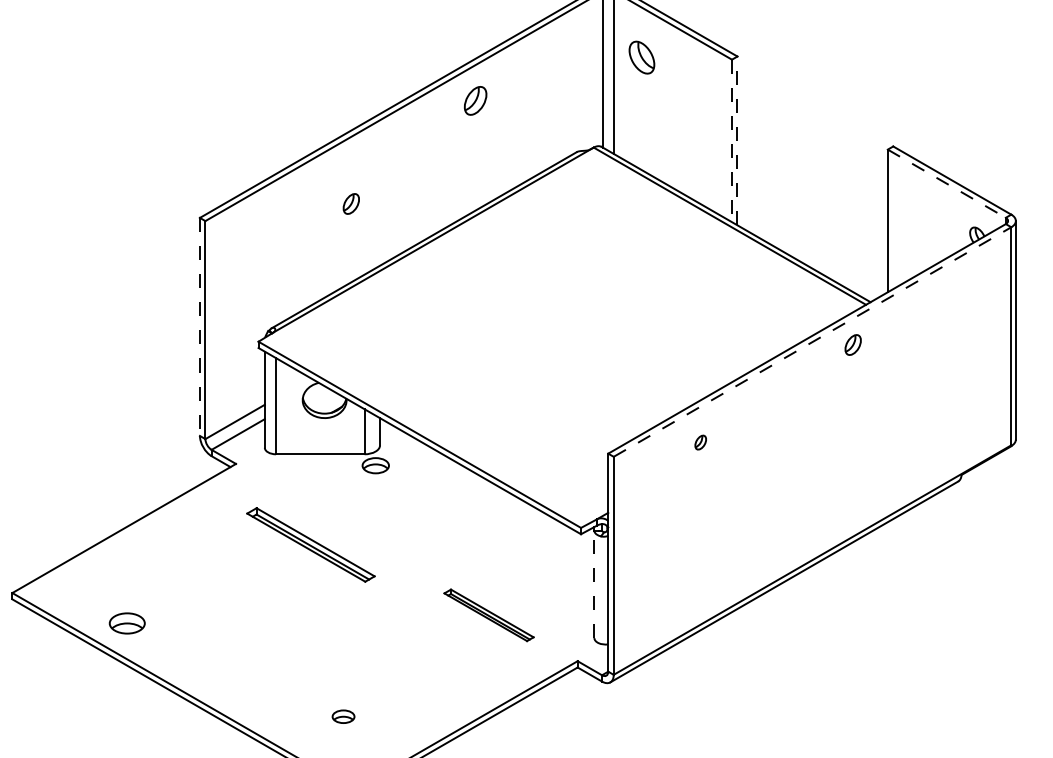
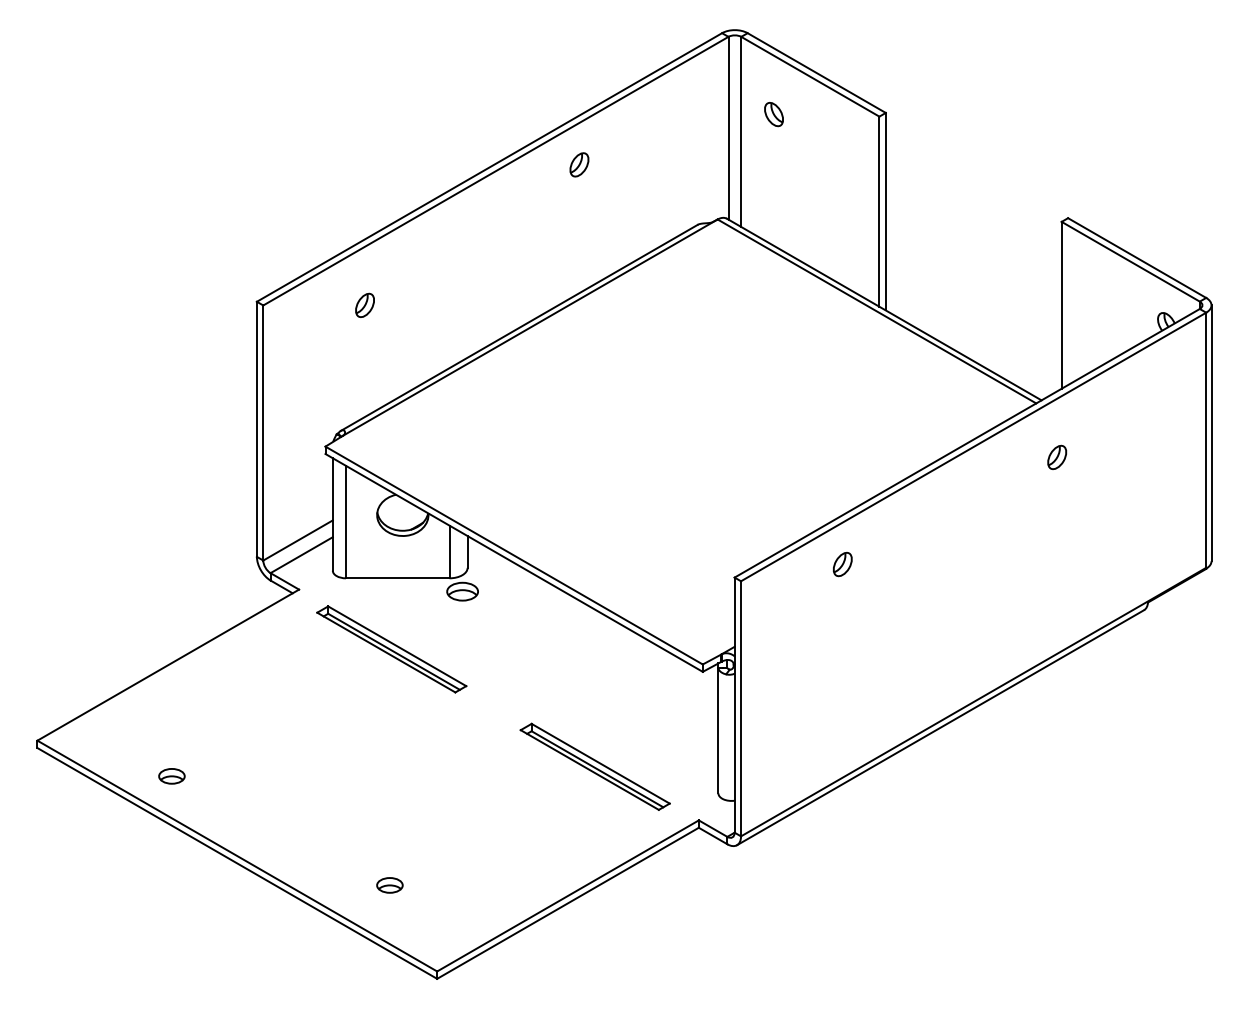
part: (641, 57) -> (773, 114), size x0.62
part: (475, 100) -> (579, 164), size x0.71
line: (737, 140) -> (885, 211), dashed -> solid
line: (732, 141) -> (879, 212), dashed -> solid
line: (946, 183) -> (1130, 261), dashed -> solid
part: (350, 203) -> (364, 304), moved
line: (199, 327) -> (256, 429), dashed -> solid
line: (812, 341) -> (973, 446), dashed -> solid
part: (853, 344) -> (1057, 456), moved
part: (700, 442) -> (842, 564), size x1.43
part: (310, 545) -> (391, 649), moved
line: (594, 584) -> (718, 730), dashed -> solid
part: (488, 615) -> (594, 766), size x1.43
part: (126, 623) -> (171, 776), size x0.62
part: (343, 716) -> (389, 885), moved

